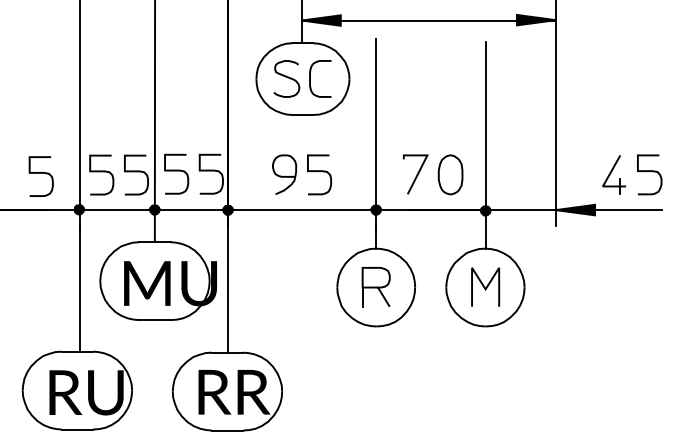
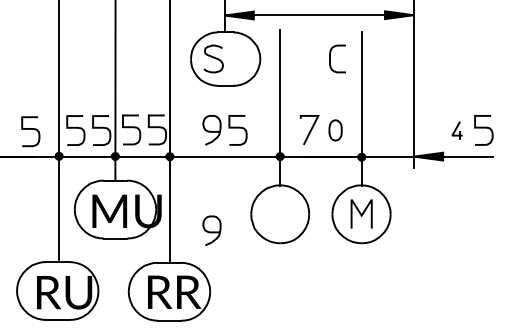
curve: (310, 78) -> (330, 58), moved
part: (450, 174) -> (335, 130), size x0.7
part: (613, 174) -> (456, 130), size x0.6
part: (375, 287) -> (279, 214), removed
curve: (284, 311) -> (211, 232), added

